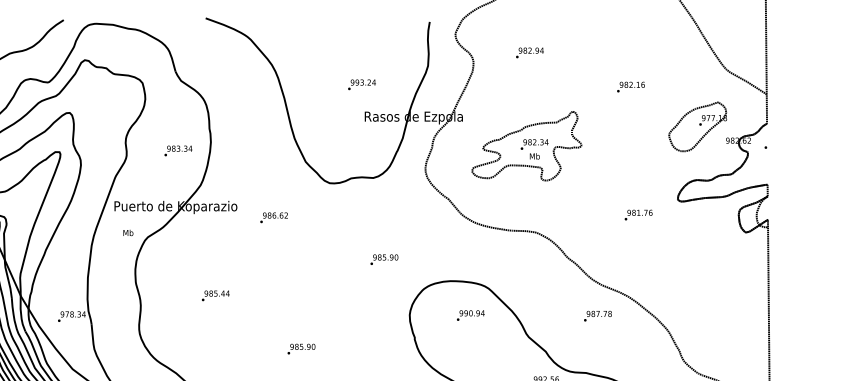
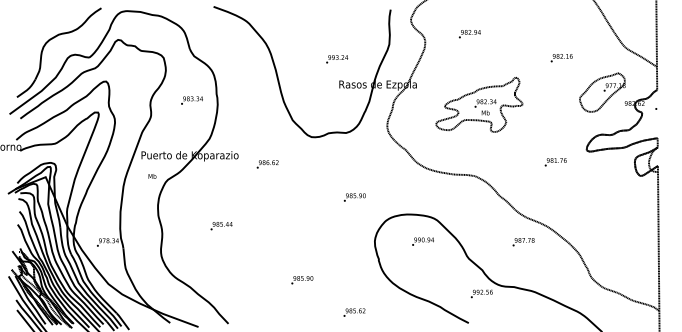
text: (630, 87) -> (561, 58), moved
part: (526, 145) -> (479, 104), moved
text: (177, 150) -> (191, 100), moved
text: (301, 349) -> (302, 280), moved

